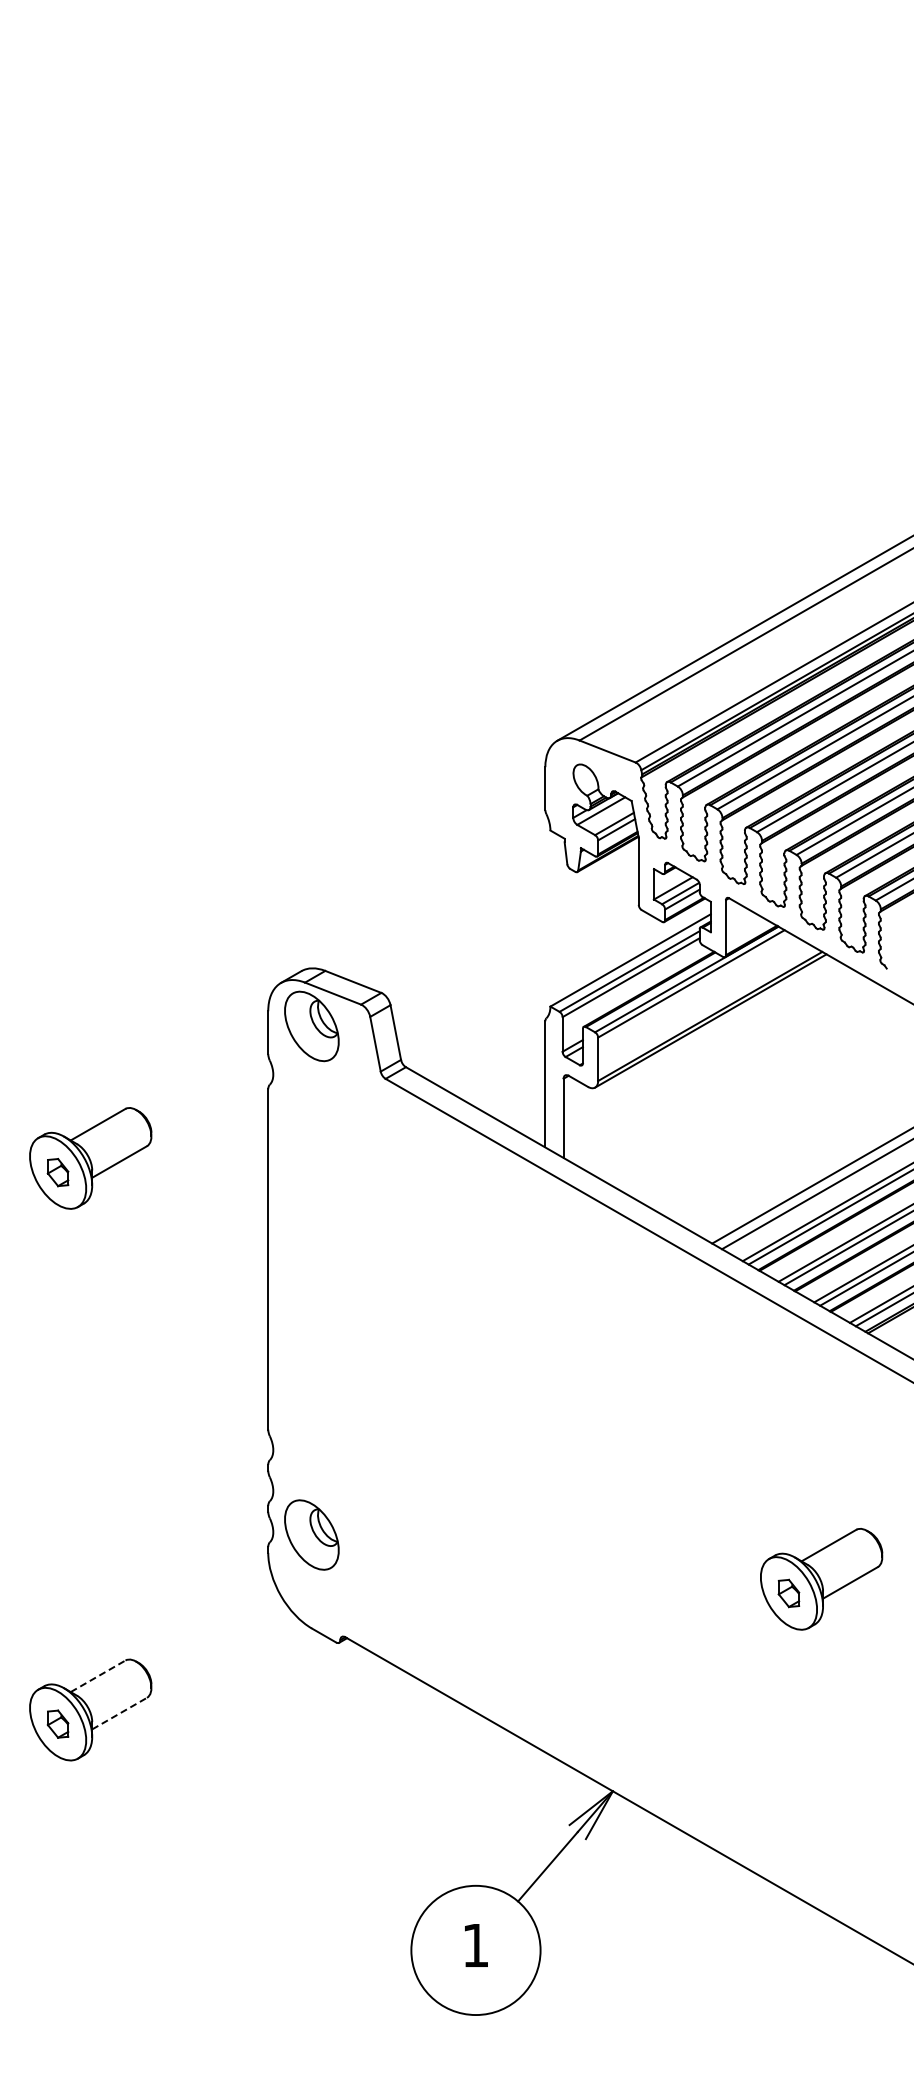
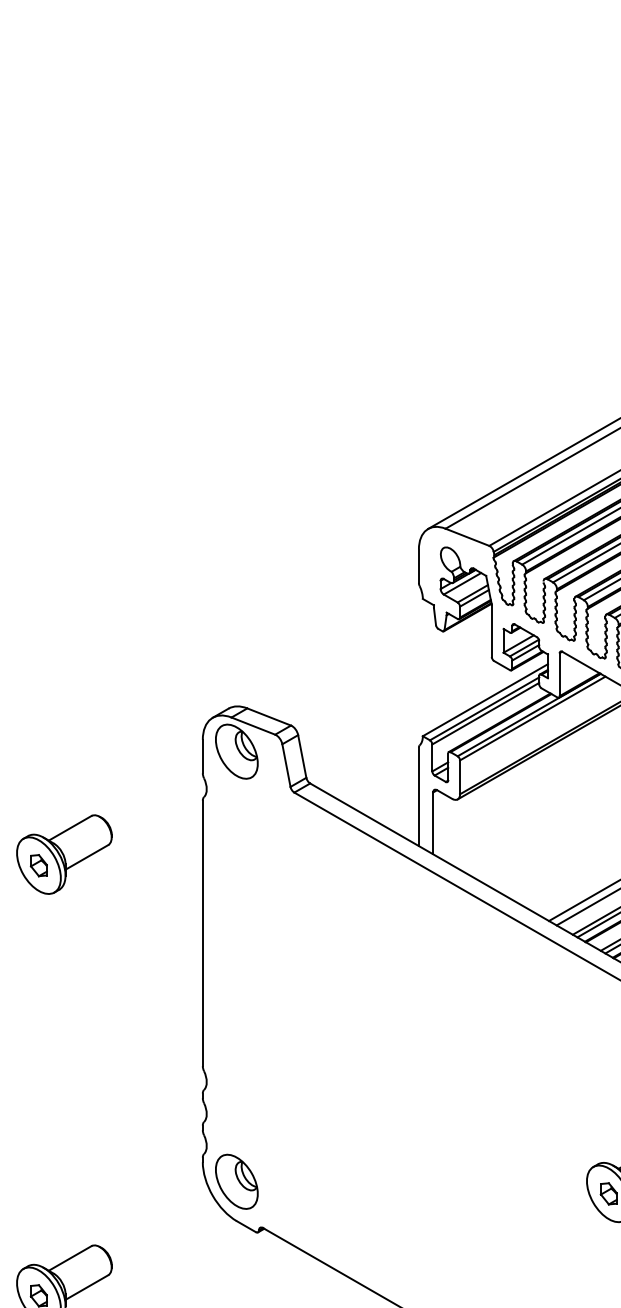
part: (311, 1534) -> (236, 1181), moved
line: (98, 1676) -> (70, 1258), dashed -> solid
line: (119, 1713) -> (86, 1287), dashed -> solid

